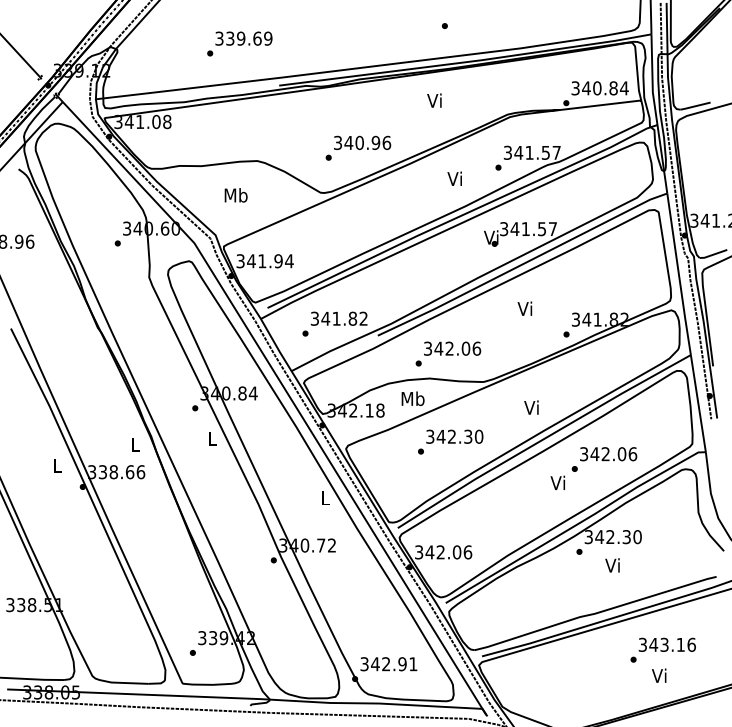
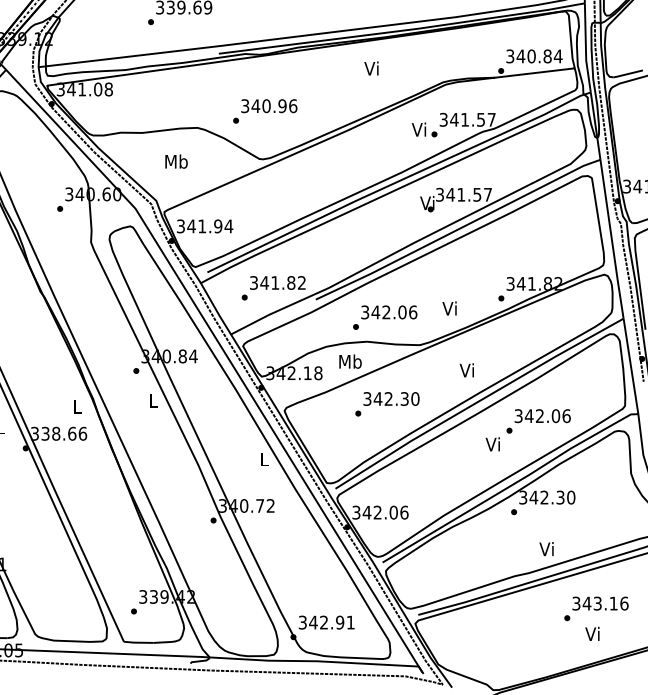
text: (358, 147) -> (265, 110), moved
text: (454, 178) -> (418, 129), moved
text: (524, 308) -> (449, 308), moved
text: (612, 565) -> (546, 549), moved

